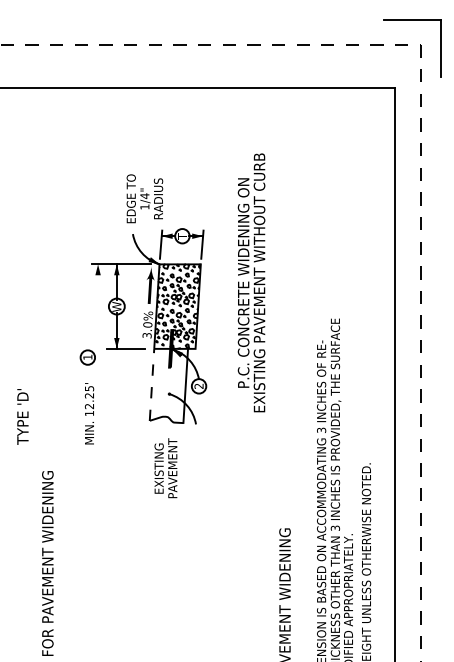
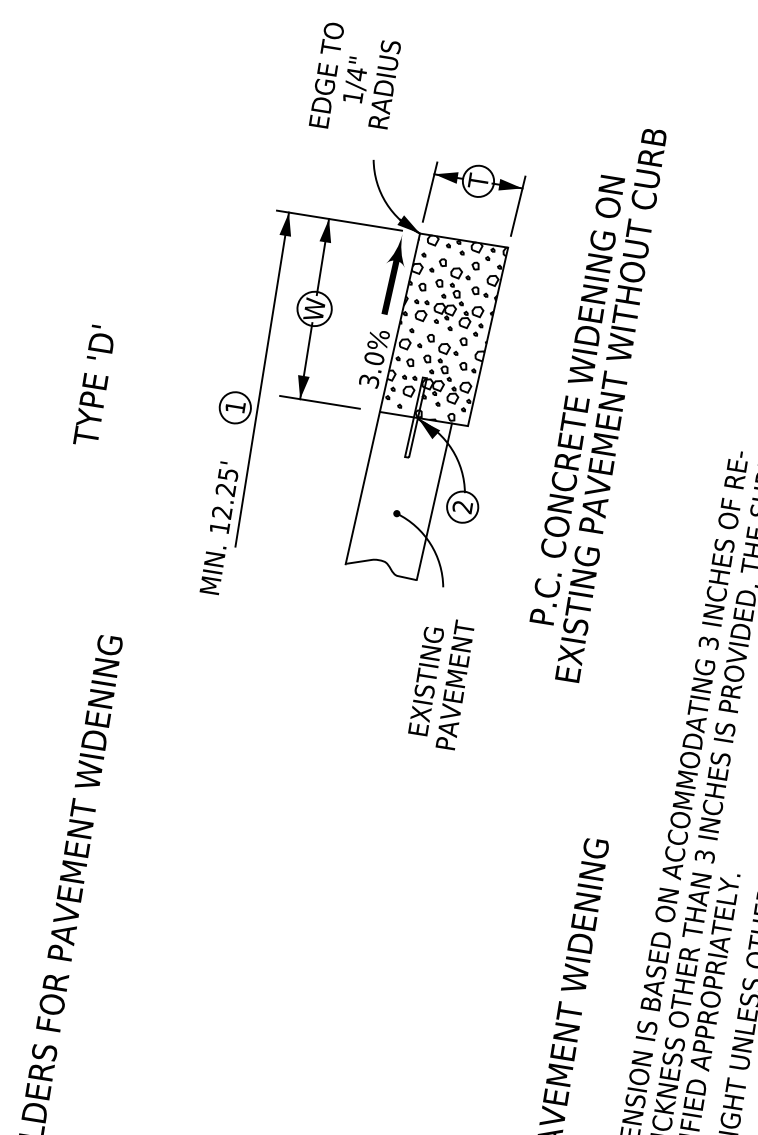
text: (144, 198) -> (355, 79), moved
text: (251, 282) -> (594, 401), moved
line: (98, 342) -> (263, 379), added
line: (152, 384) -> (363, 487), dashed -> solid
text: (22, 416) -> (93, 384), moved
text: (165, 468) -> (439, 683), moved

